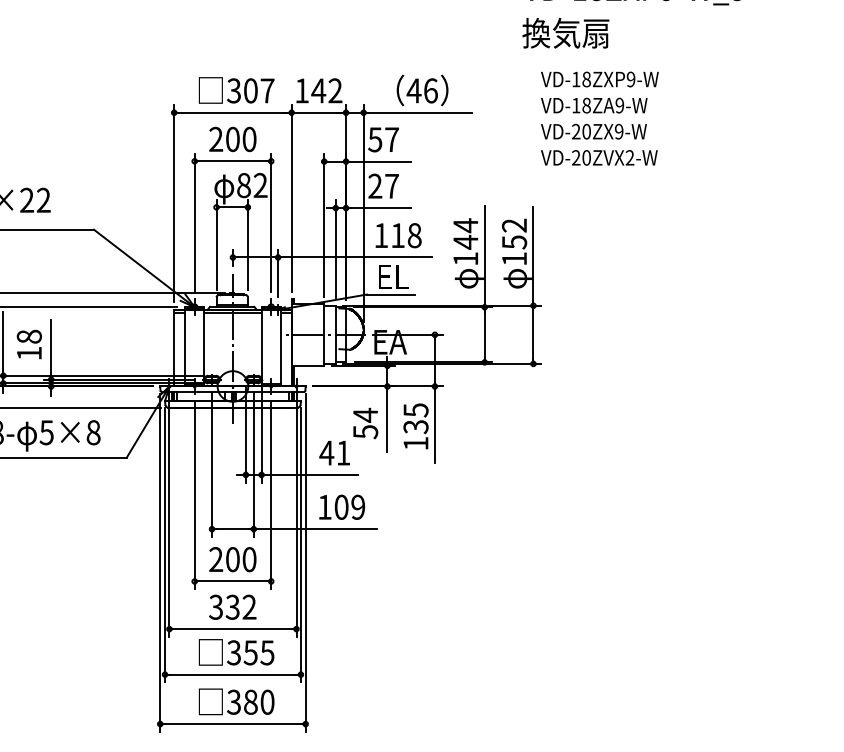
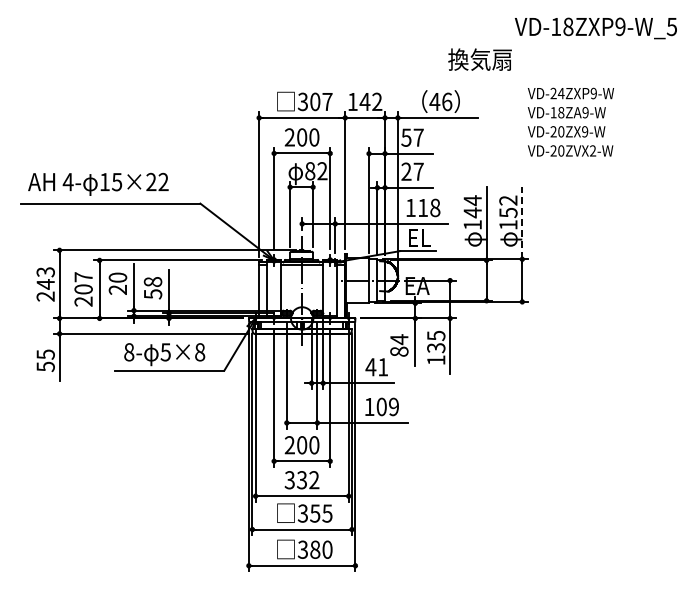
text: (565, 33) -> (479, 59), moved
text: (581, 79) -> (557, 93), VD-18ZXP9-W -> VD-24ZXP9-W
line: (533, 255) -> (522, 222), solid -> dashed
text: (29, 353) -> (153, 294), 18 -> 58
text: (365, 431) -> (399, 351), 54 -> 84

